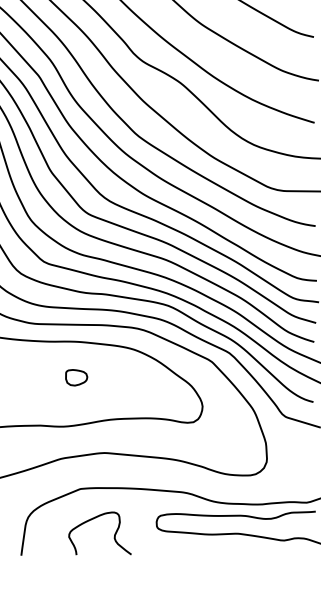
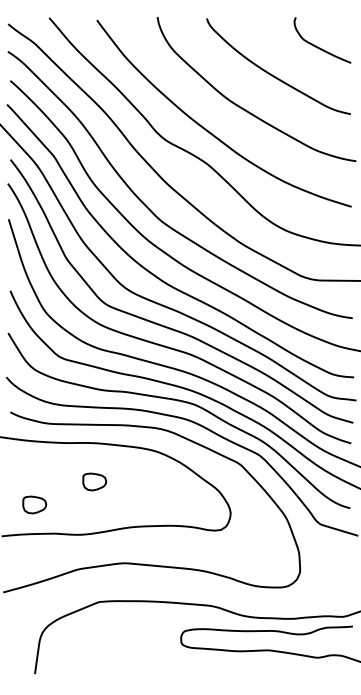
part: (20, 398) -> (34, 504), added
curve: (94, 519) -> (114, 634), removed

